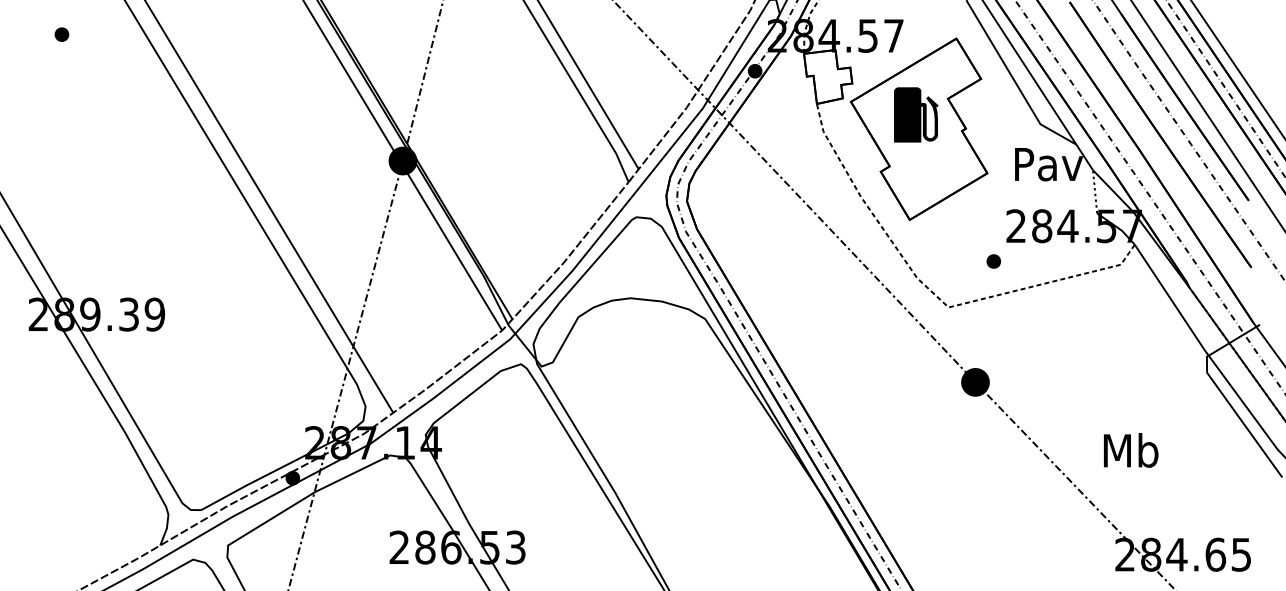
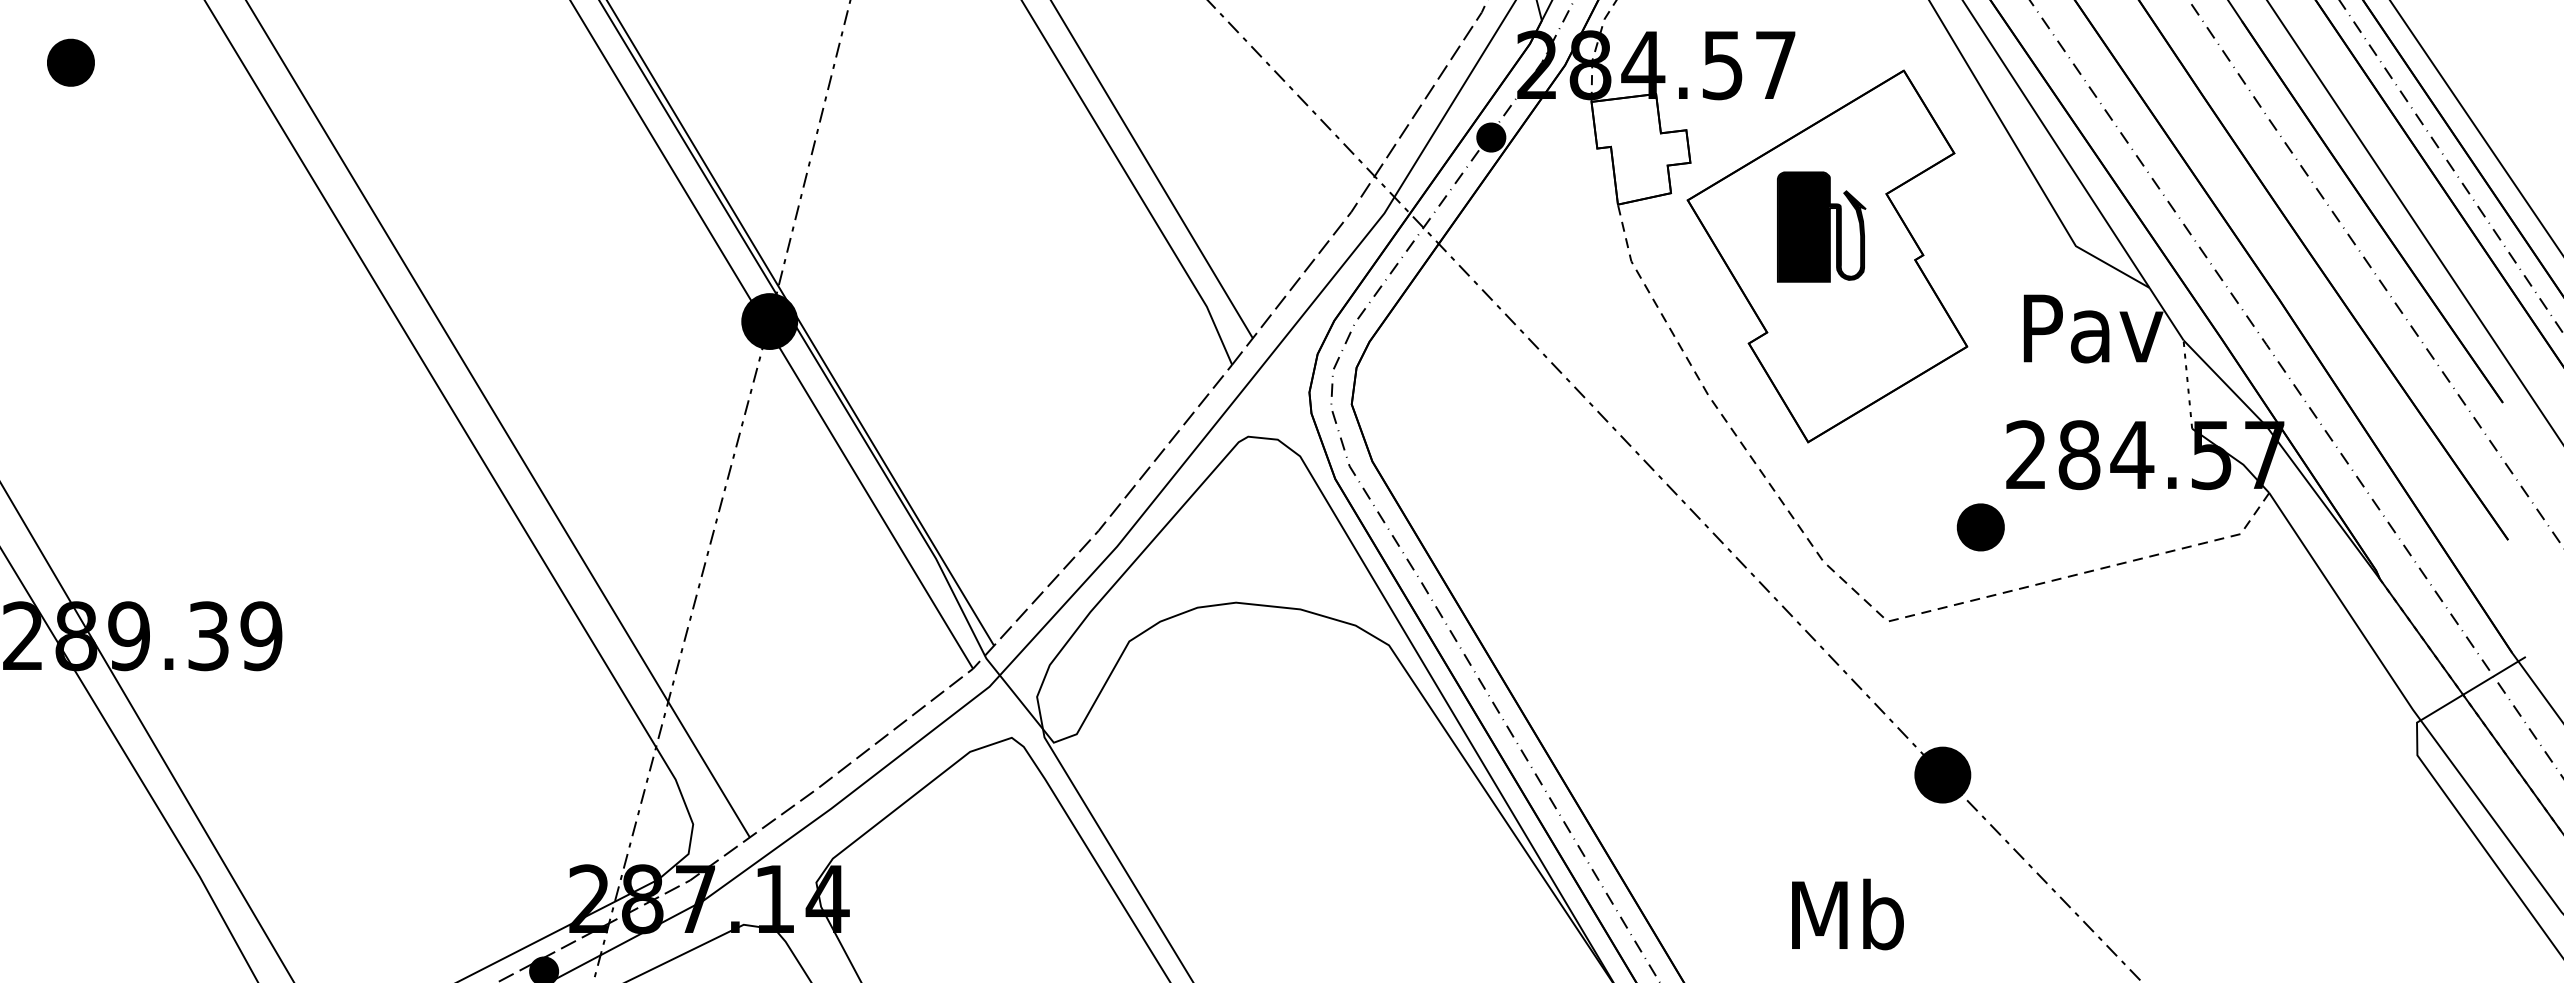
part: (61, 34) -> (70, 62), size x1.6
part: (993, 261) -> (1979, 527), size x1.6
text: (1131, 450) -> (1848, 914), moved

